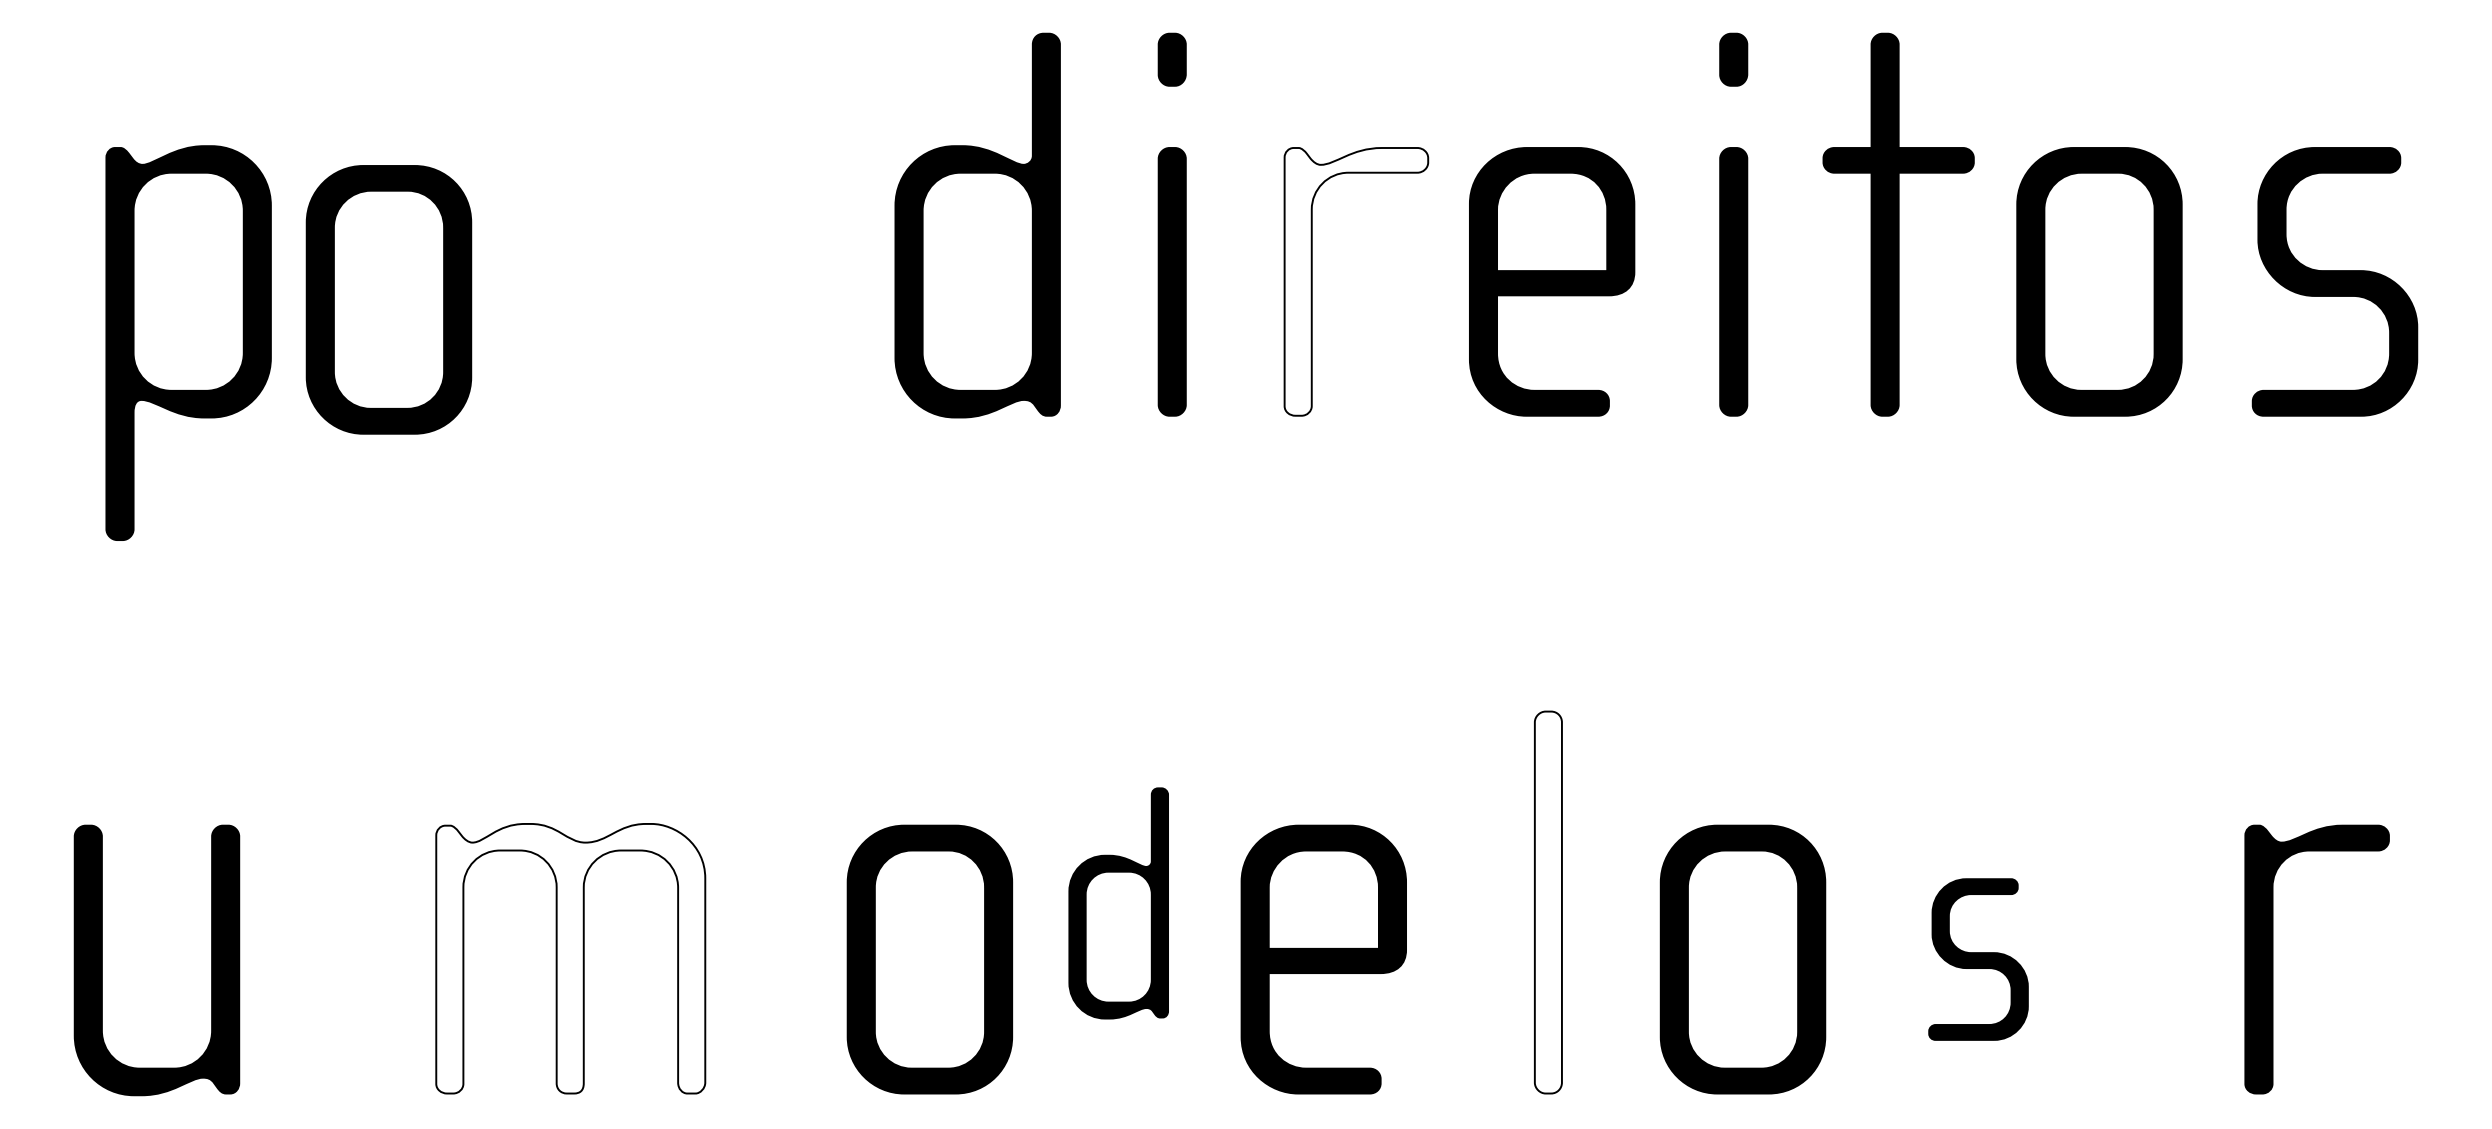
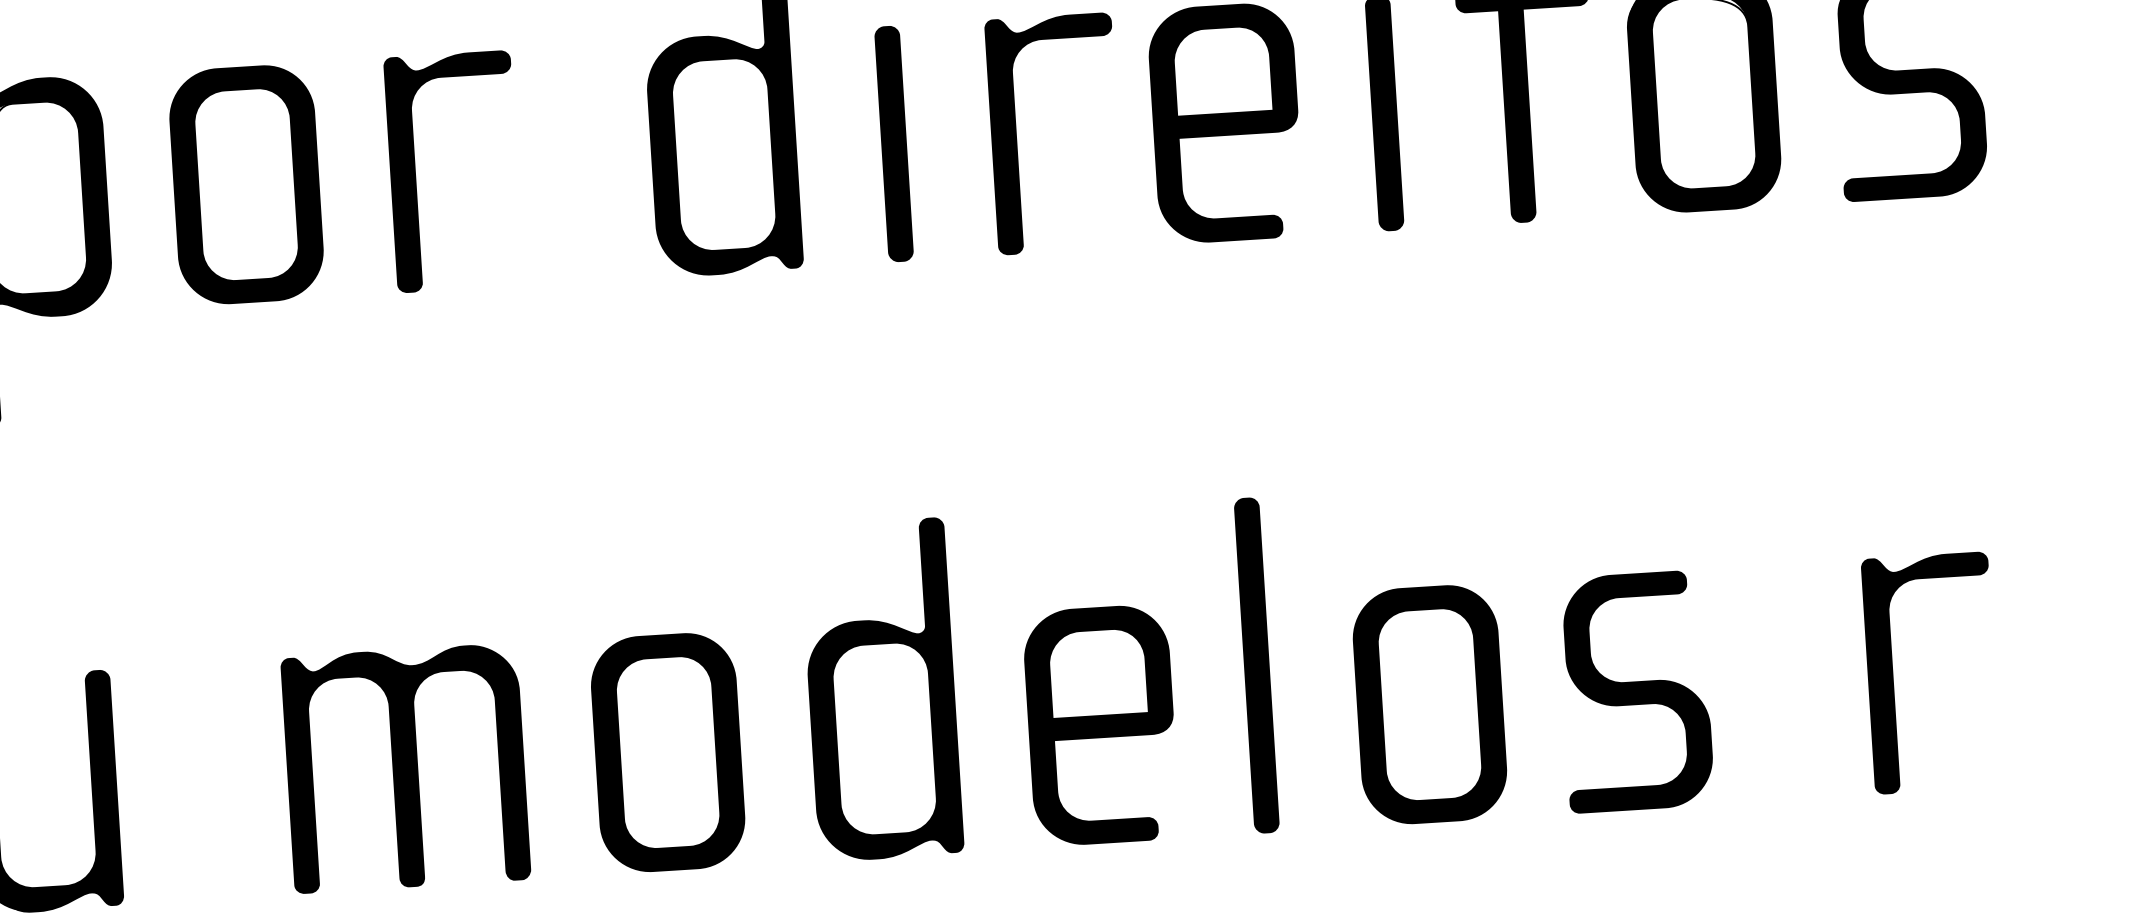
part: (624, 281) -> (415, 173), added
fill: (1356, 281) -> (1055, 133), added
part: (388, 299) -> (246, 184), moved
fill: (1547, 902) -> (1256, 665), added
part: (1118, 903) -> (881, 690), size x1.67
fill: (570, 958) -> (405, 768), added
part: (929, 959) -> (667, 752), moved
part: (1323, 959) -> (1101, 725), moved
part: (1978, 959) -> (1635, 691), size x1.67

